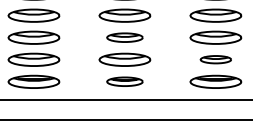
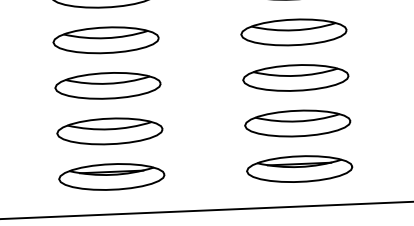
part: (124, 37) -> (107, 85), size x1.43
part: (215, 59) -> (296, 122), size x1.67
part: (124, 81) -> (110, 176), size x1.43

